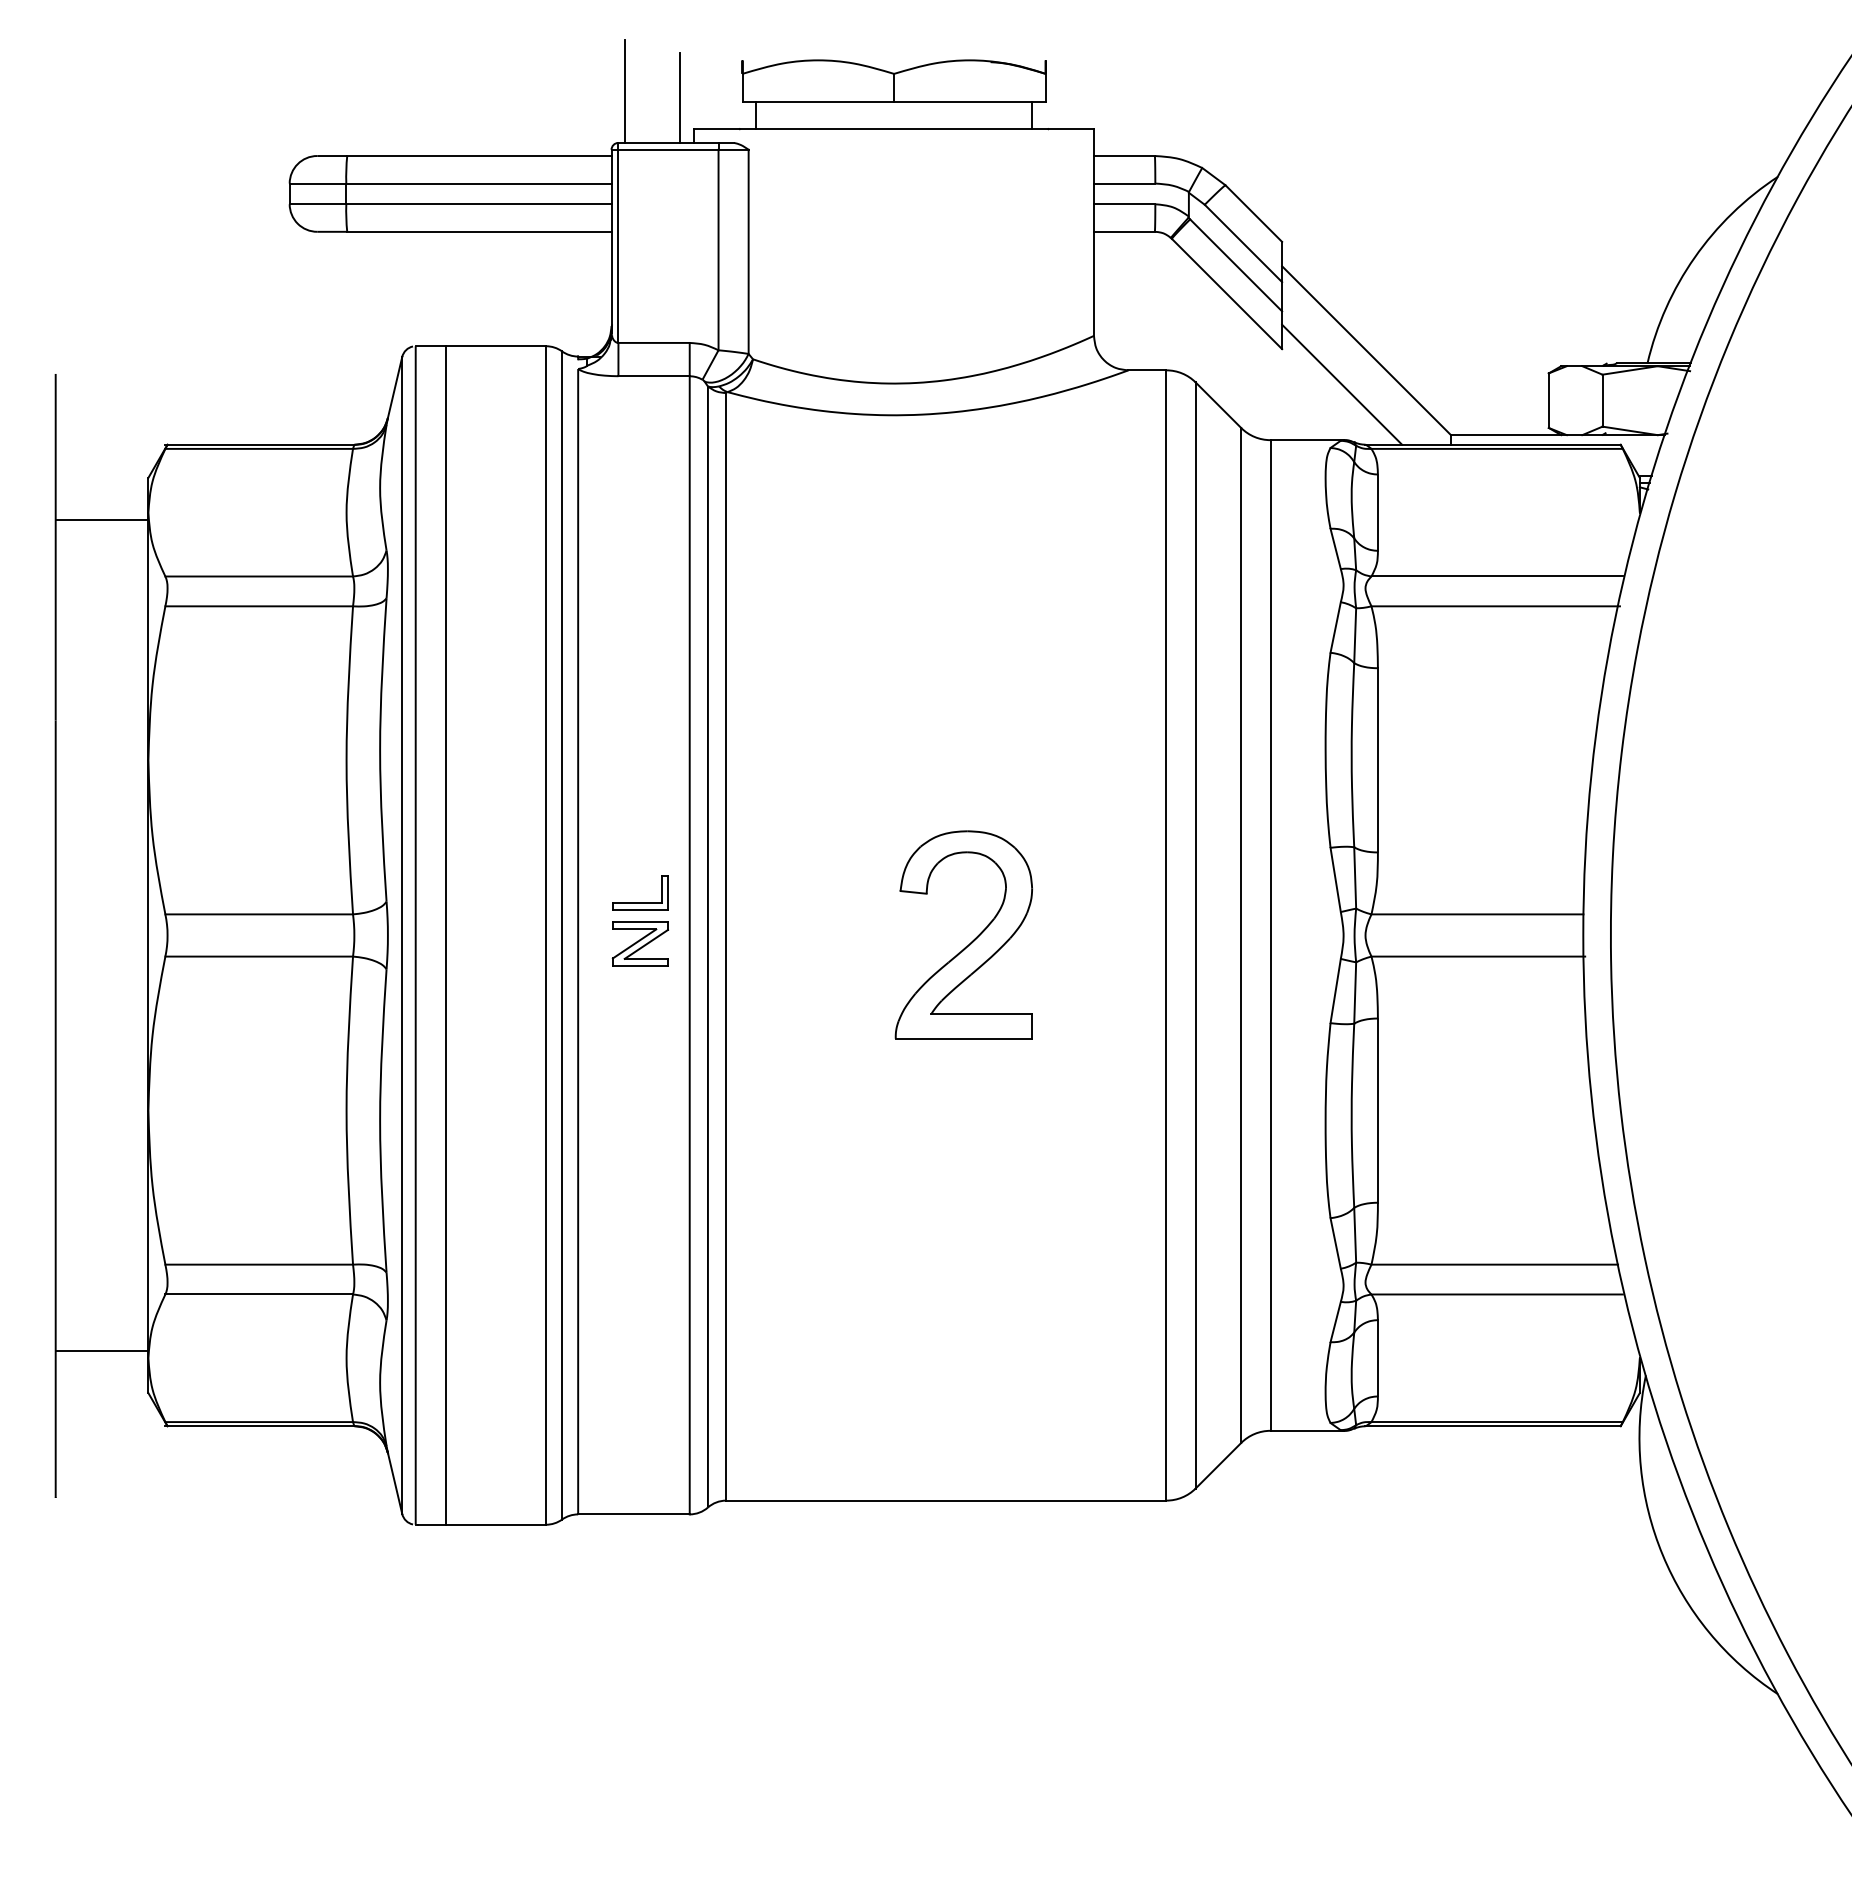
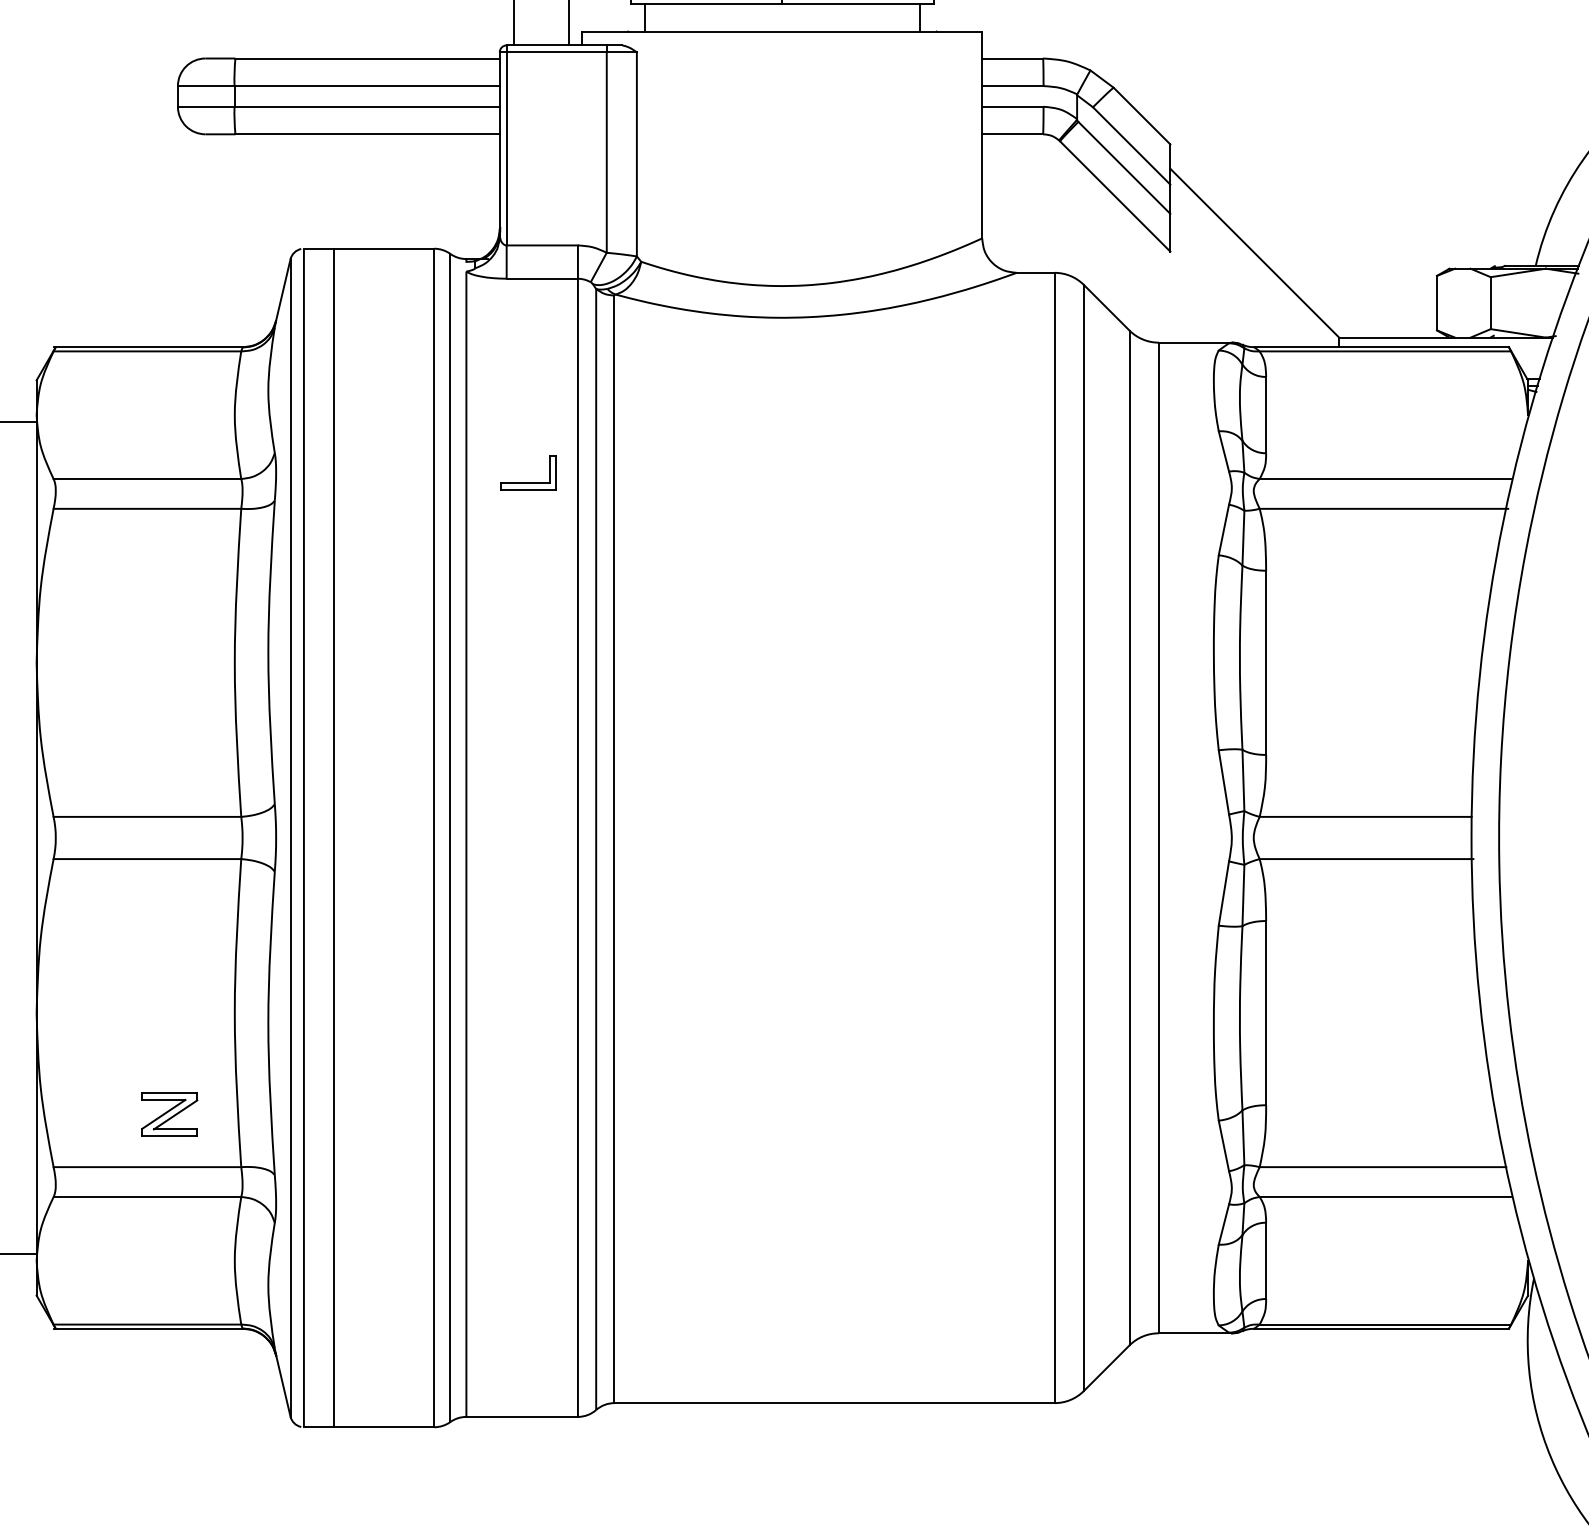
line: (1342, 384) -> (1230, 287), removed
part: (640, 902) -> (528, 482), moved
part: (971, 941) -> (859, 844), removed
part: (640, 943) -> (169, 1114), moved

